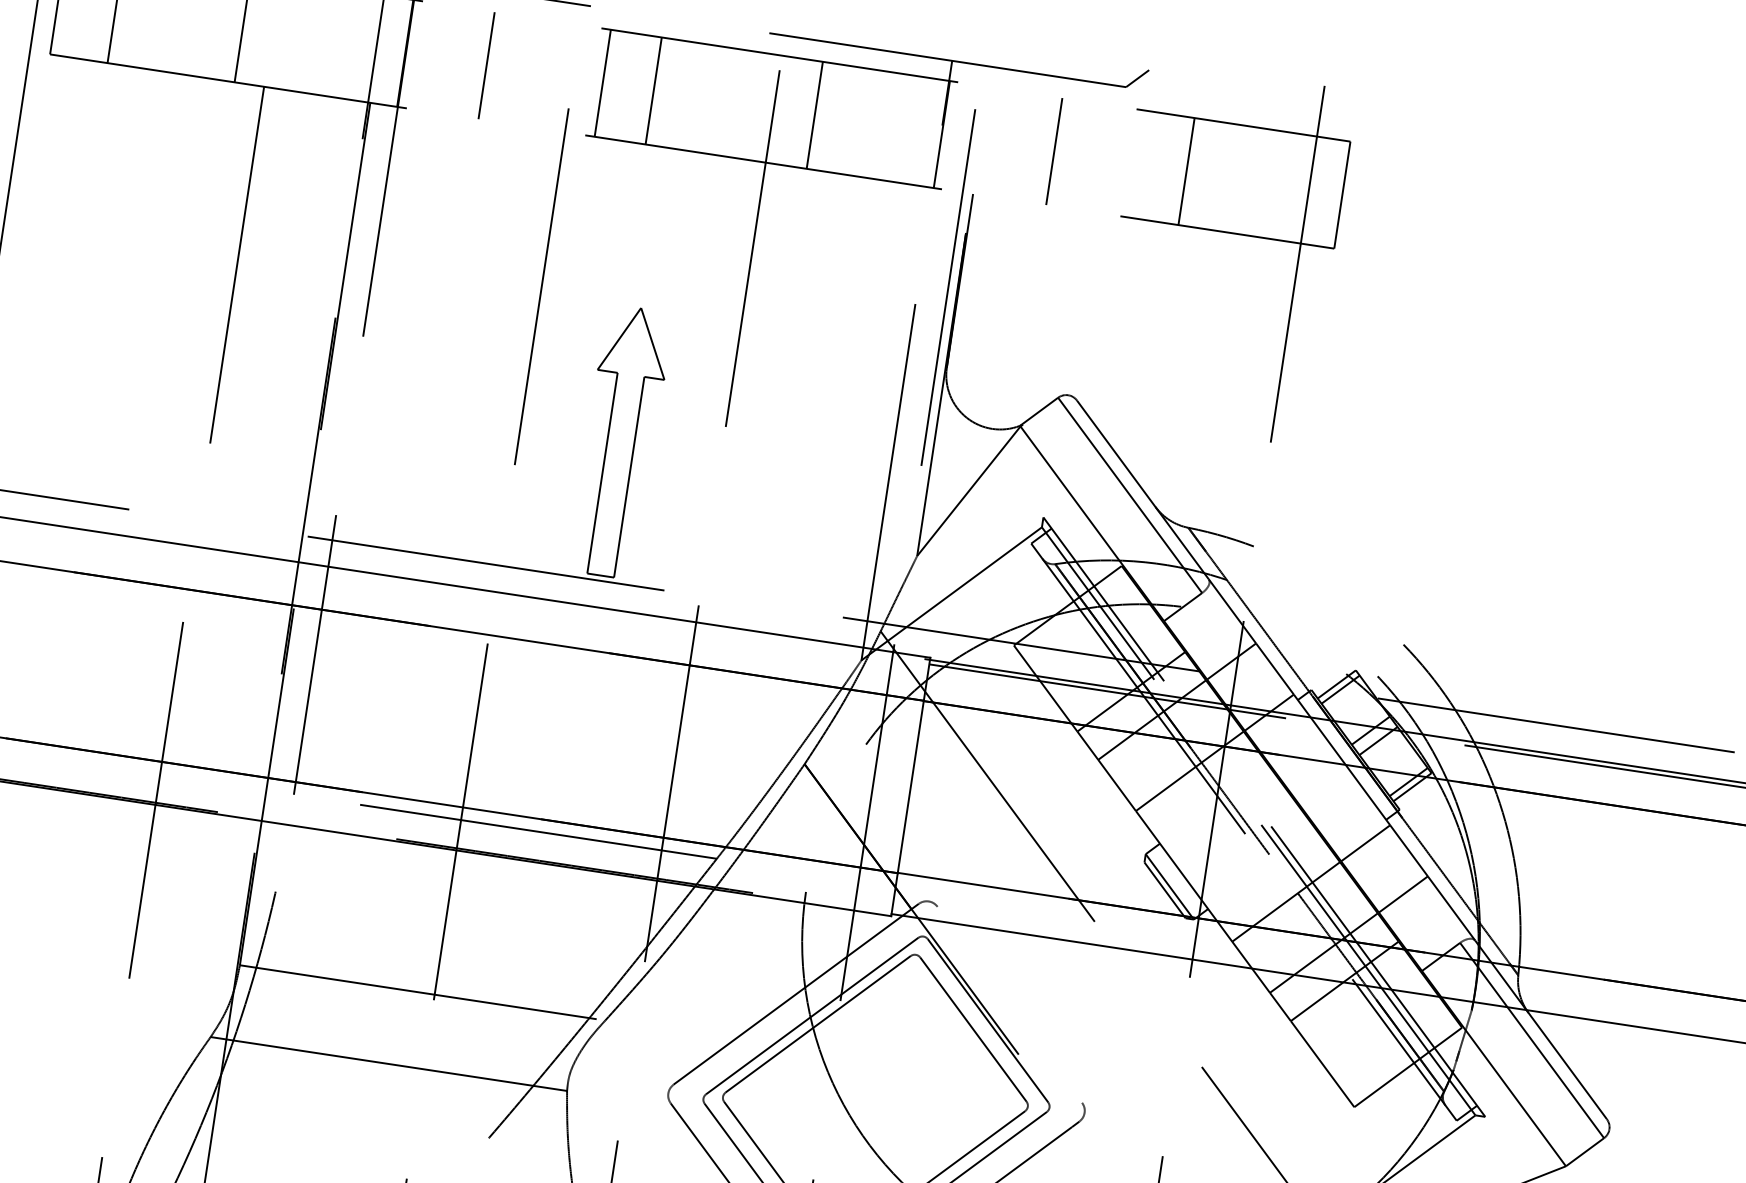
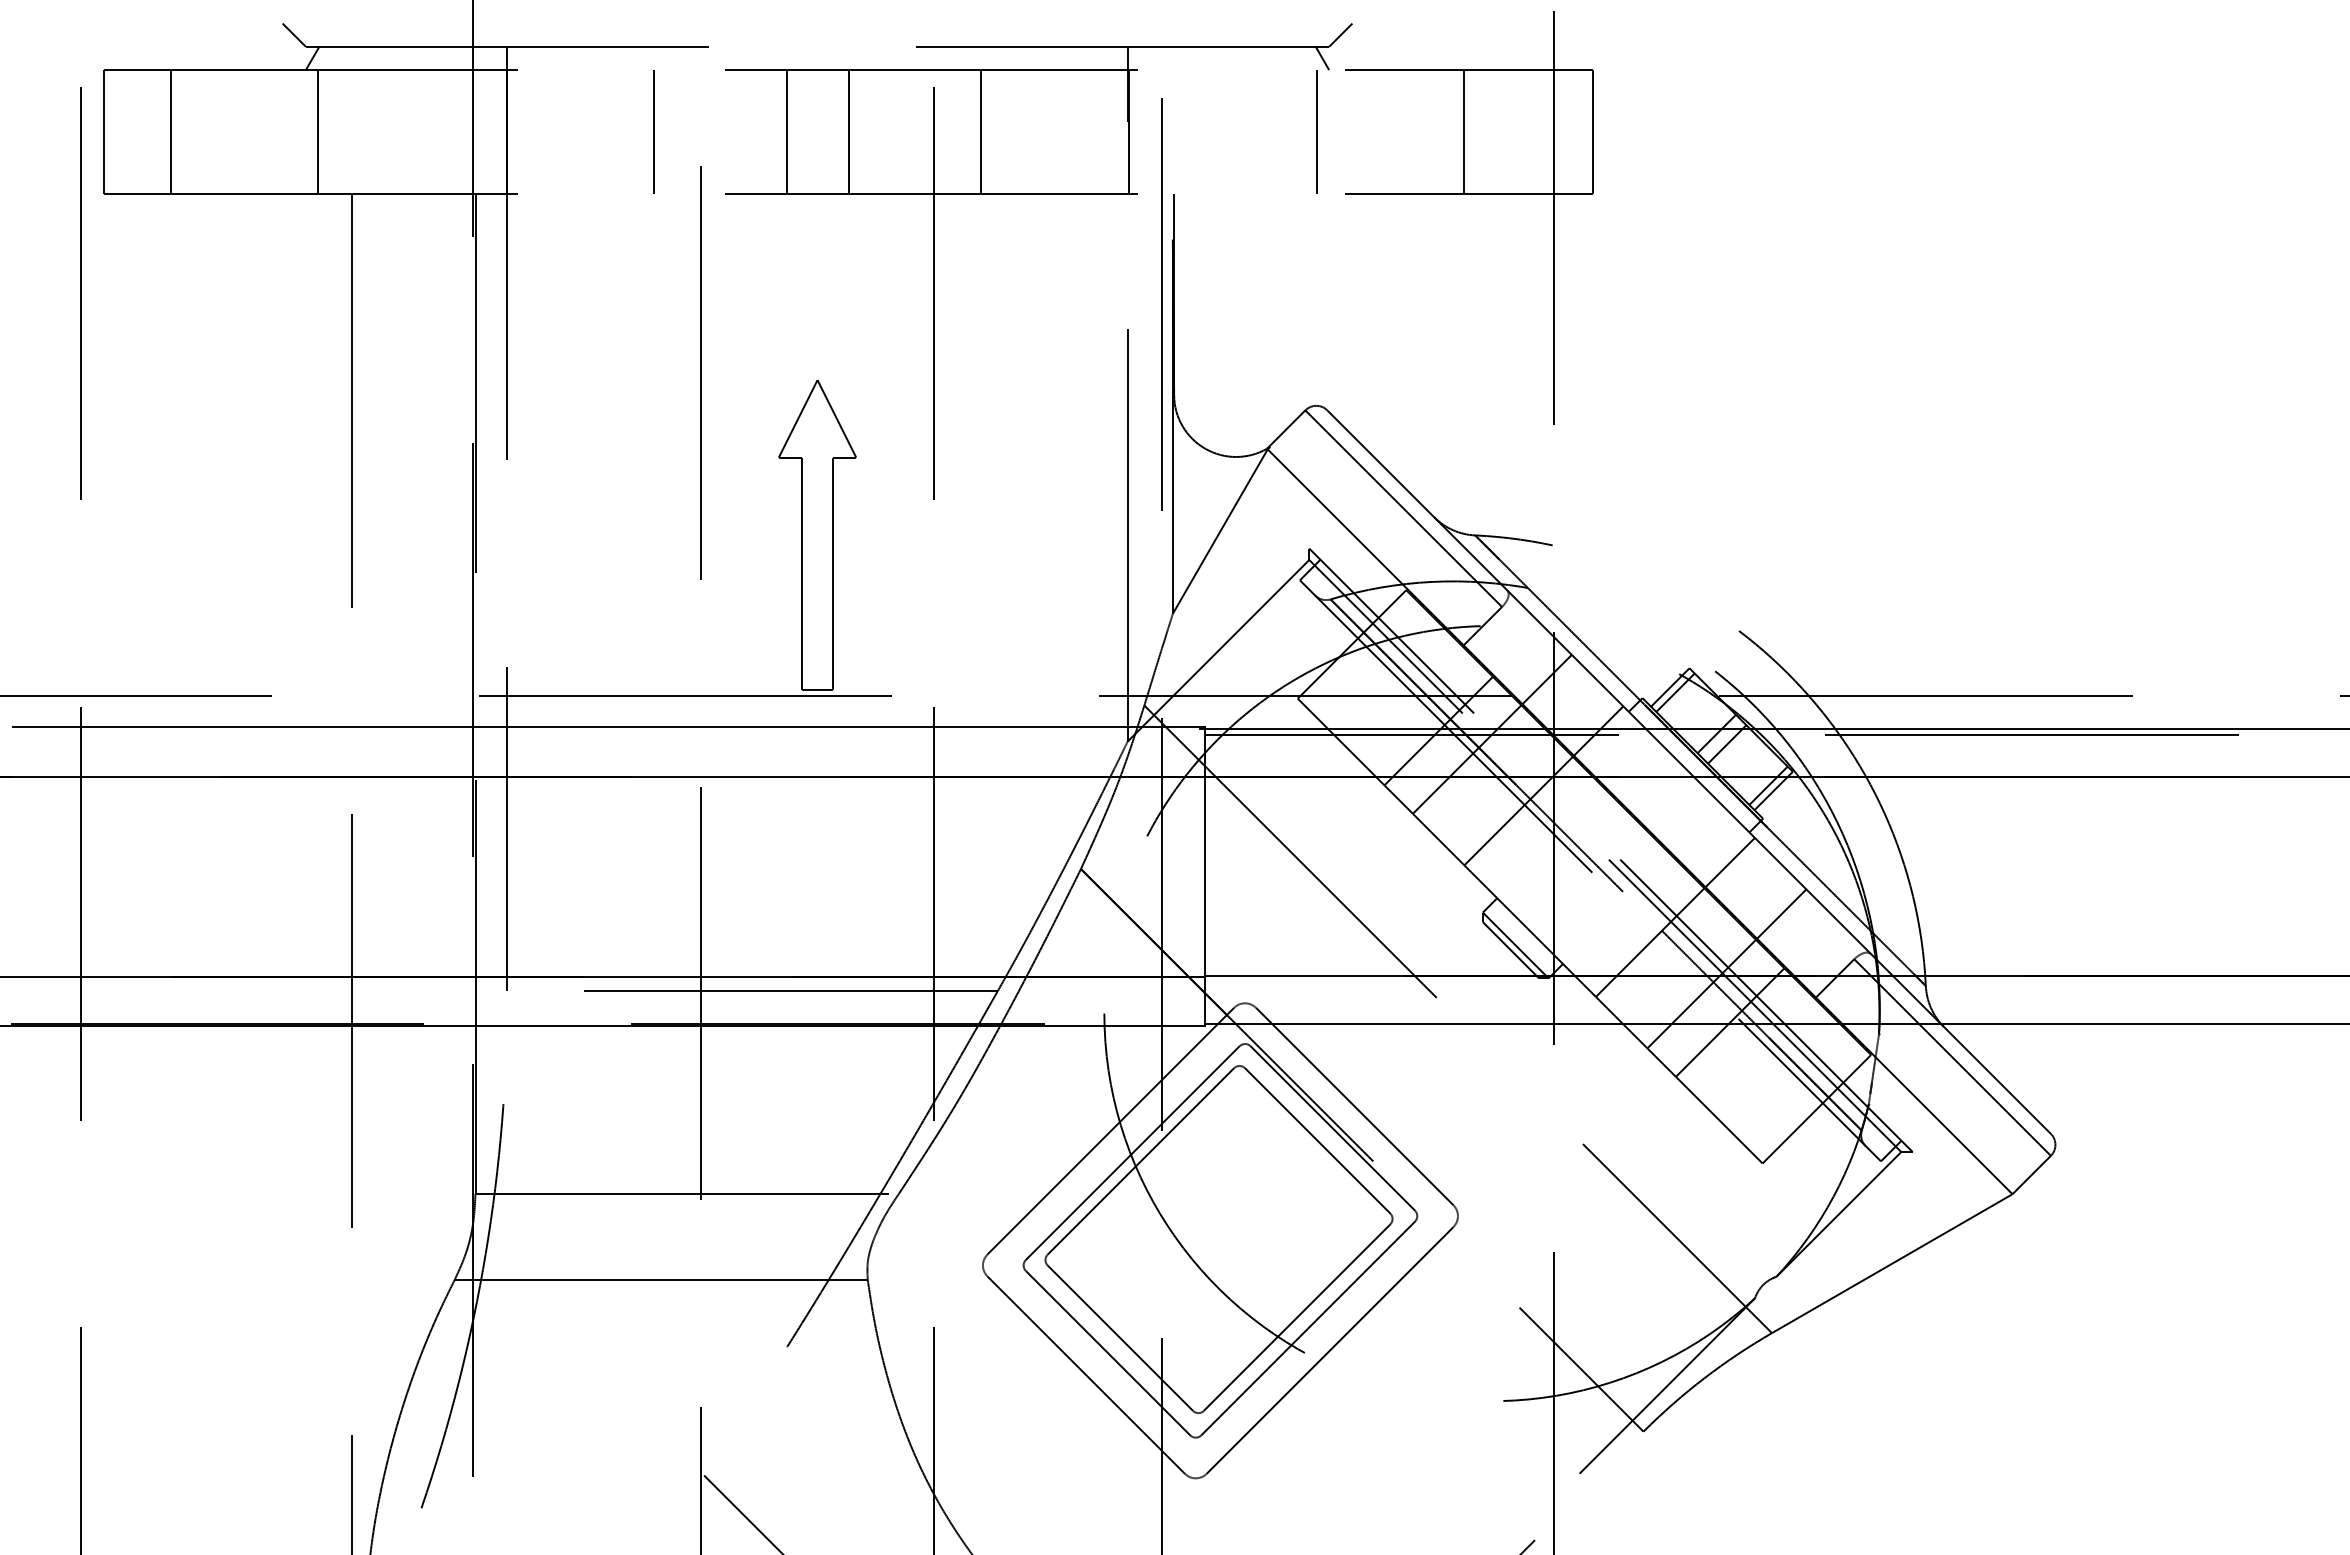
line: (486, 65) -> (653, 131), moved
line: (602, 83) -> (786, 132), moved
line: (653, 91) -> (848, 132), moved
line: (1118, 96) -> (1322, 58), added
line: (1054, 151) -> (1316, 131), moved
line: (1186, 171) -> (1464, 132), moved
line: (1009, 1004) -> (1354, 1106), added

